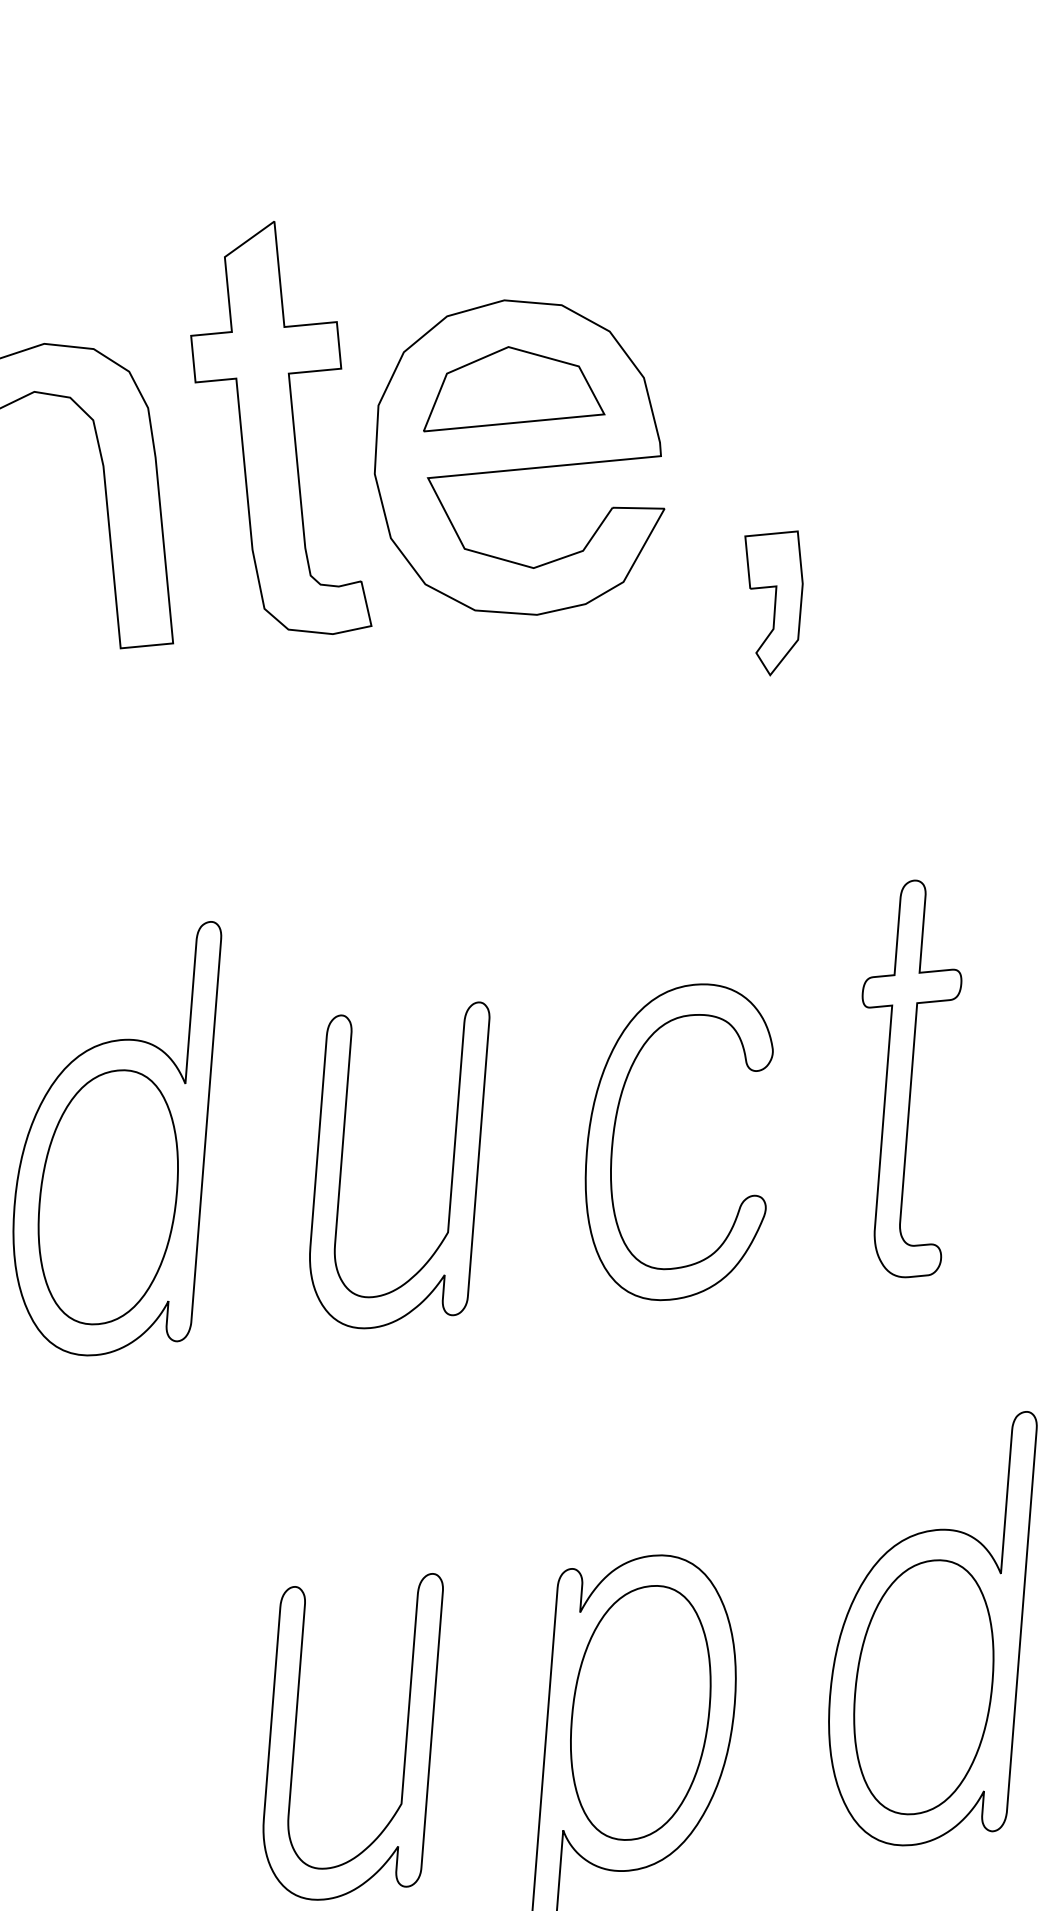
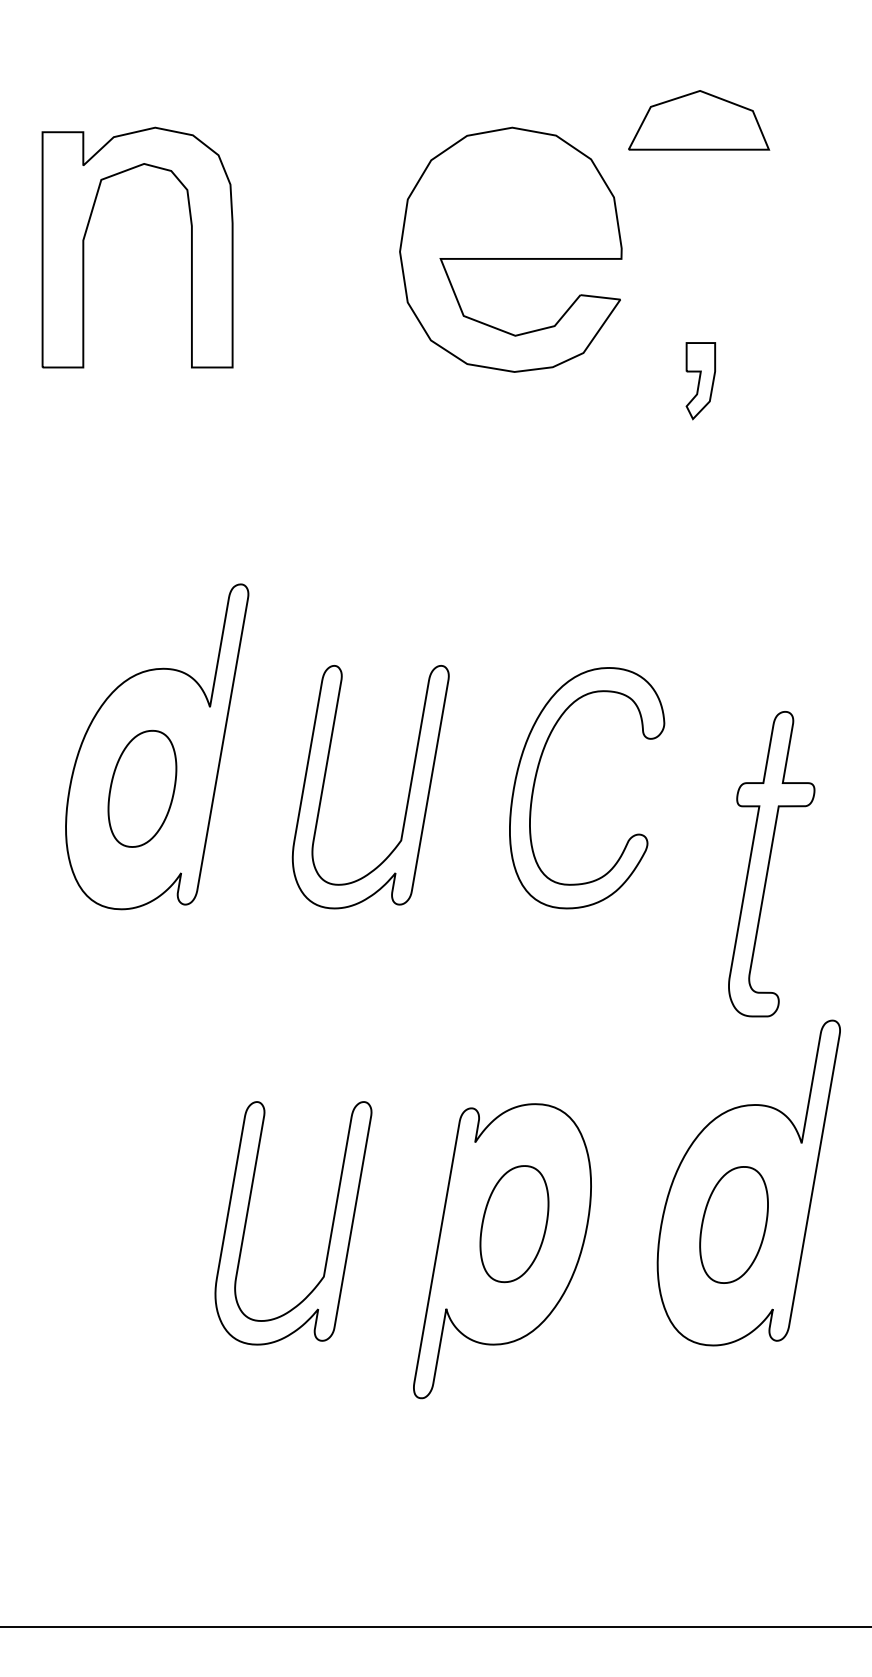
part: (511, 385) -> (699, 120), moved
part: (276, 429) -> (327, 210), removed
part: (777, 603) -> (700, 380), size x0.7
part: (914, 1079) -> (771, 864), moved
part: (108, 1196) -> (142, 788), size x0.6
part: (922, 1686) -> (733, 1224), size x0.6
part: (640, 1712) -> (514, 1223), size x0.6

